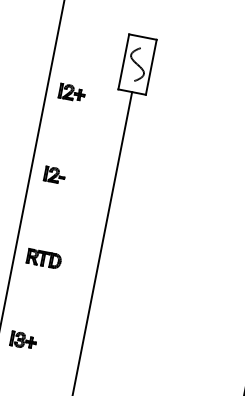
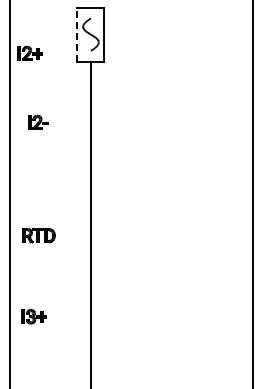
line: (123, 61) -> (77, 34), solid -> dashed
part: (71, 91) -> (29, 52), moved
part: (55, 174) -> (38, 121), moved

